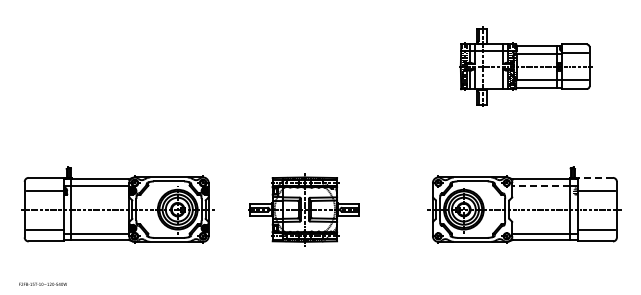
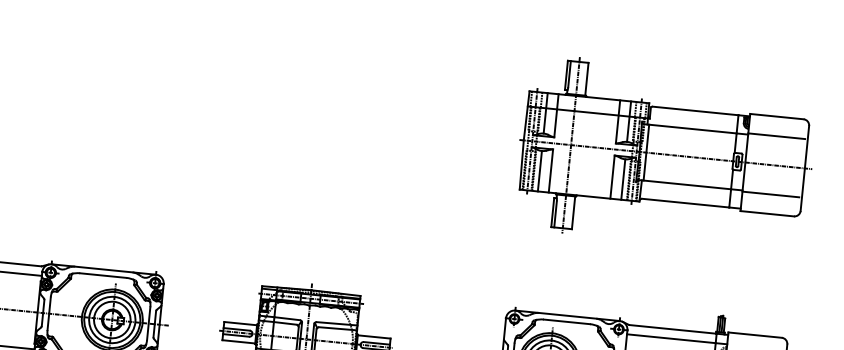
part: (525, 66) -> (665, 154), size x1.43
line: (594, 177) -> (753, 334), dashed -> solid
line: (540, 185) -> (670, 338), dashed -> solid

